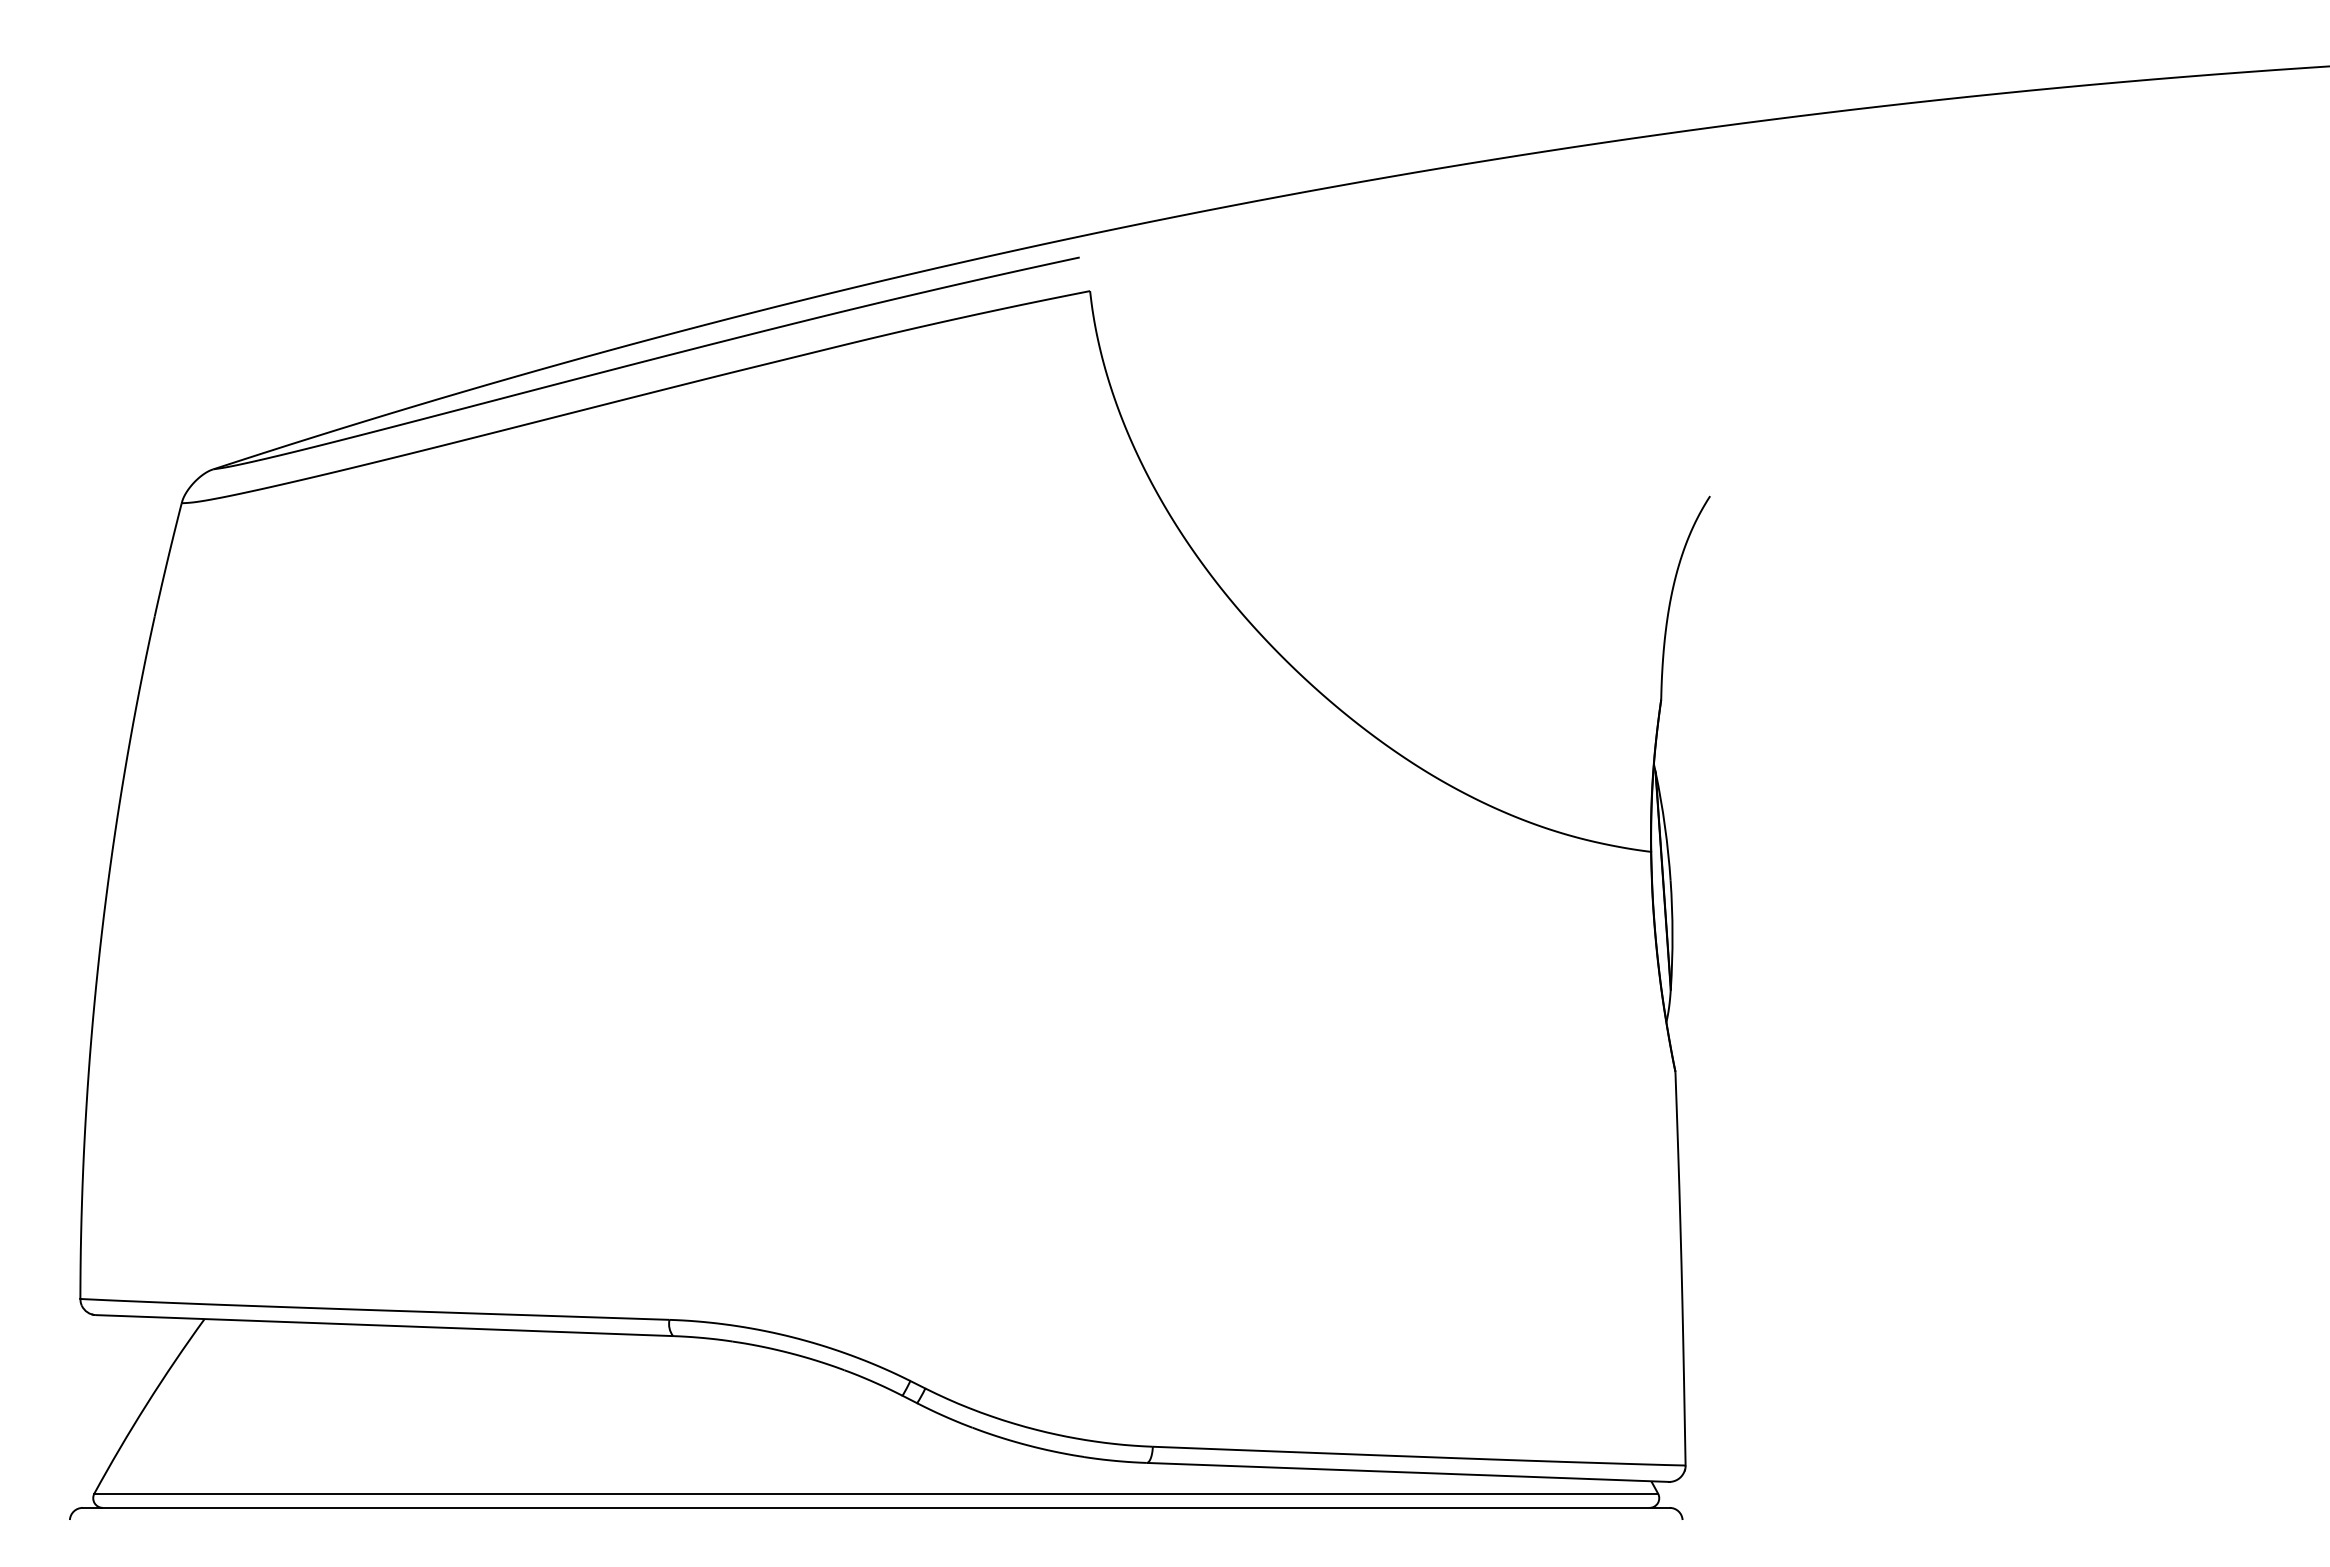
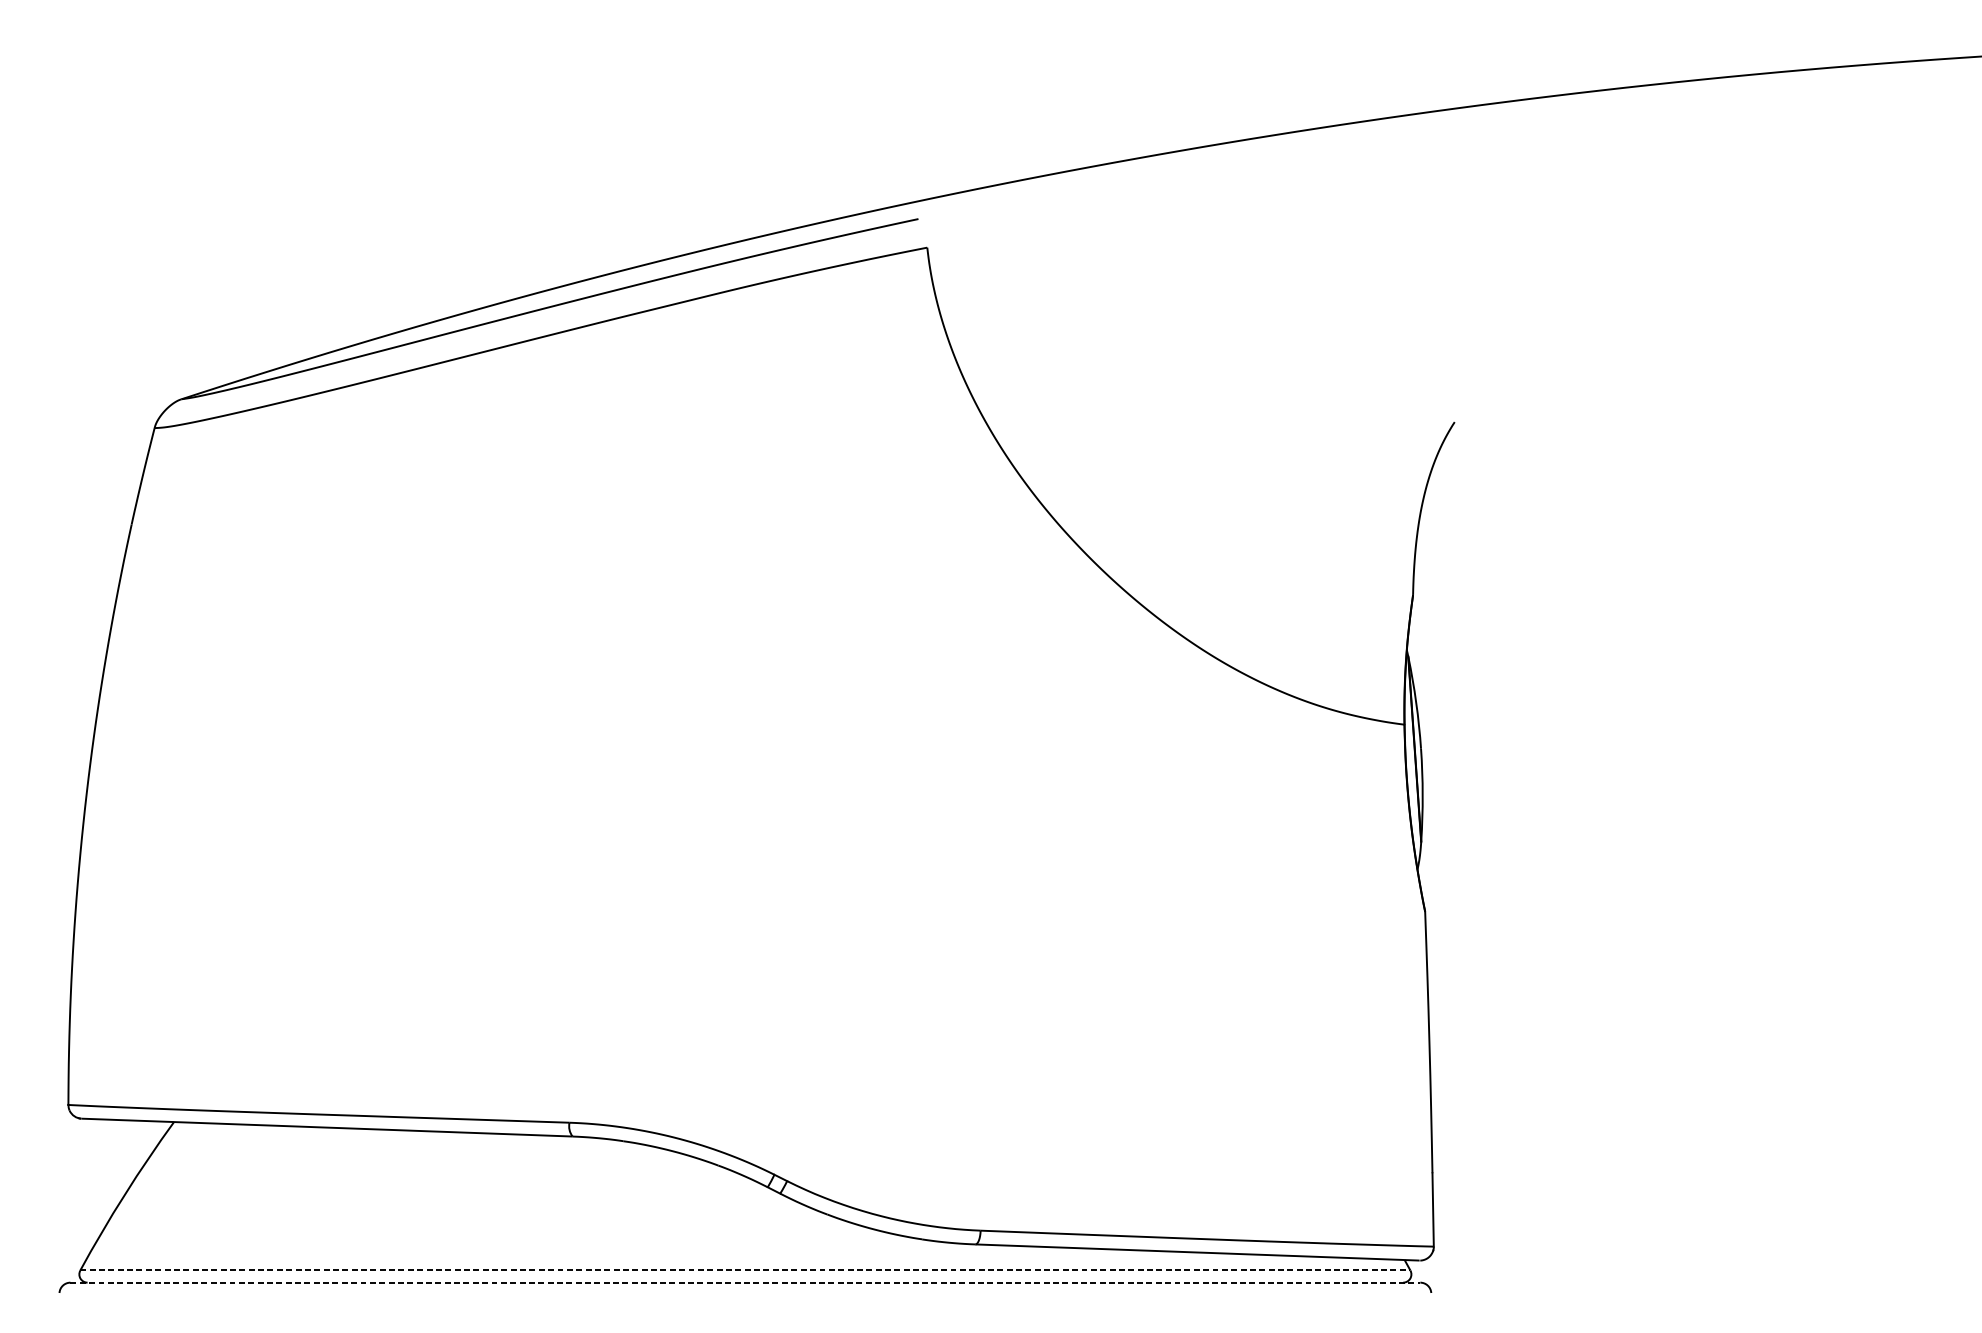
line: (876, 1493) -> (745, 1270), solid -> dashed
line: (876, 1507) -> (745, 1282), solid -> dashed

